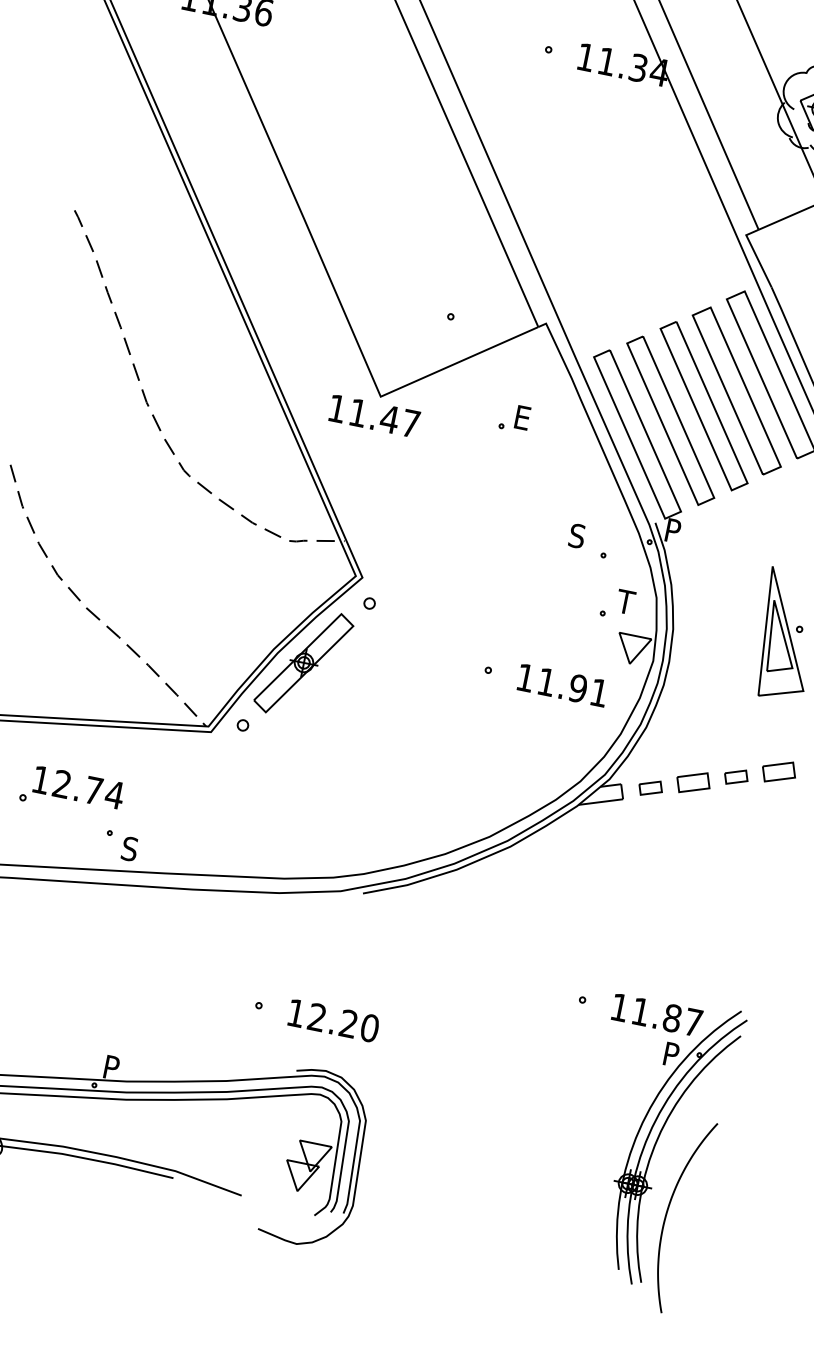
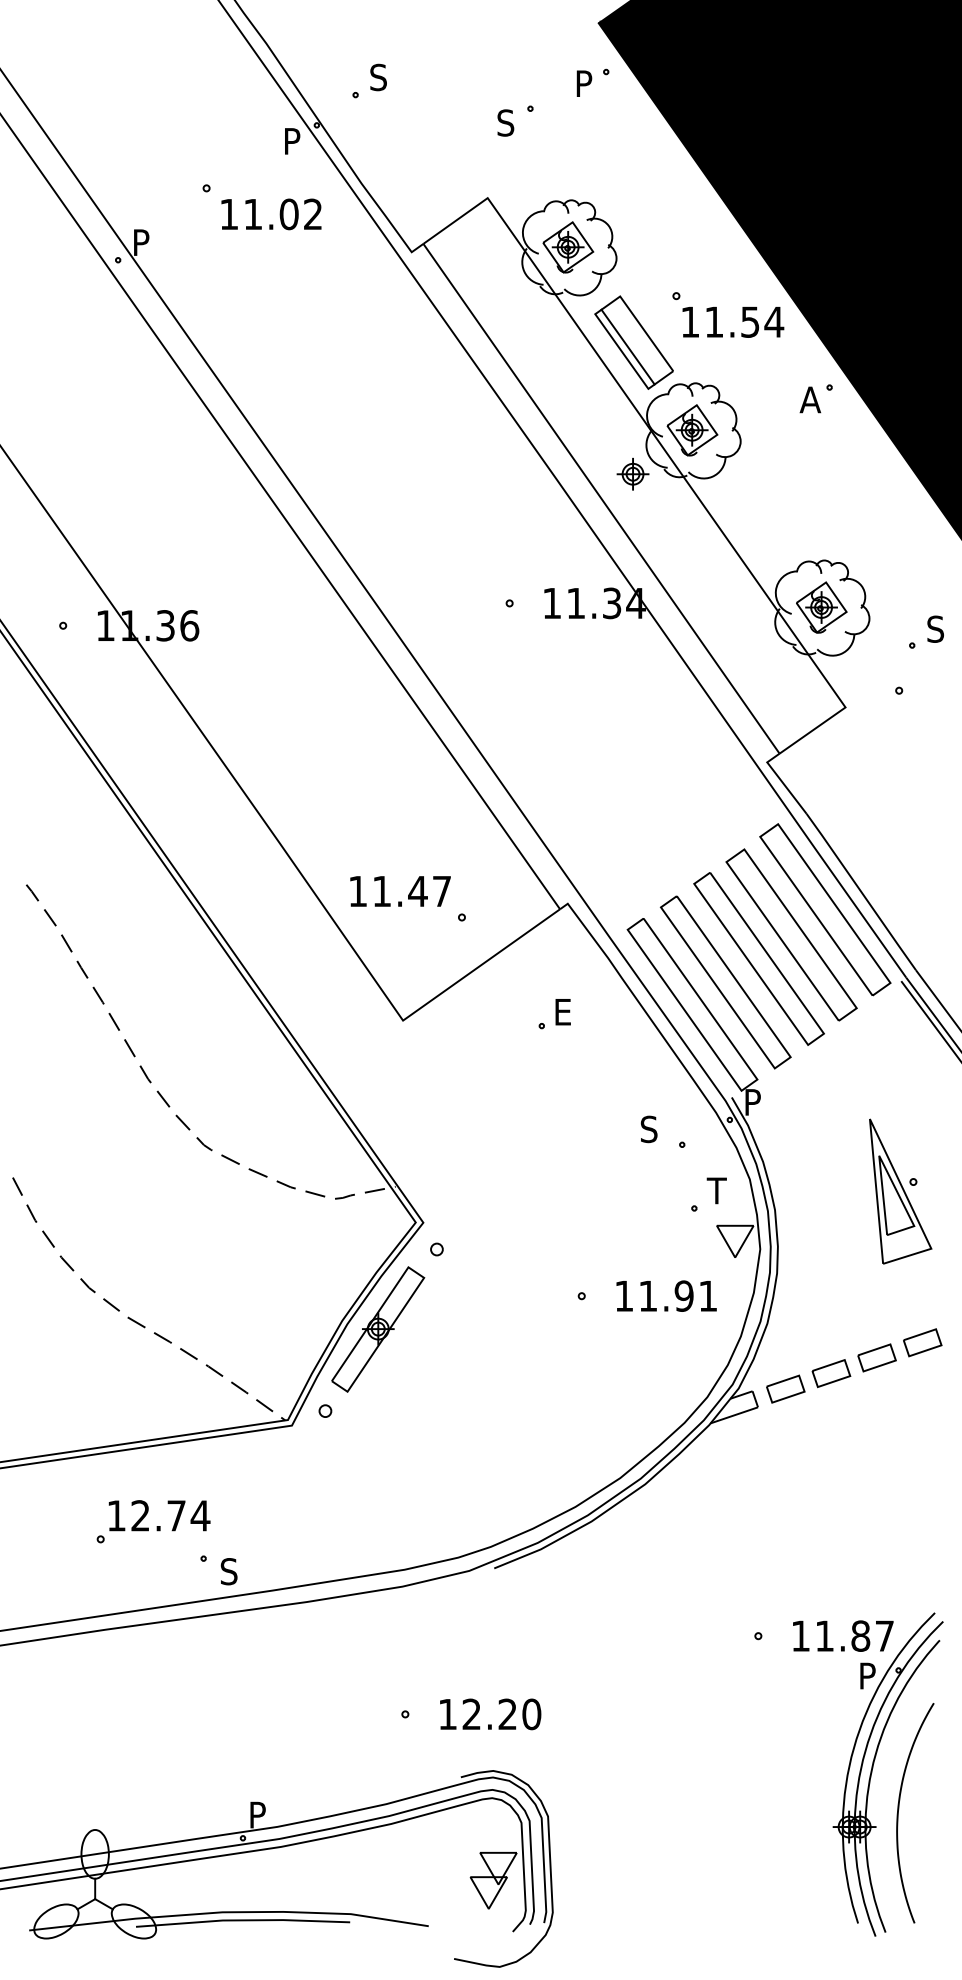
text: (374, 416) -> (400, 891), moved
part: (735, 776) -> (876, 1357), size x1.43
part: (650, 787) -> (785, 1388), size x1.43
curve: (668, 1210) -> (899, 1809), moved

